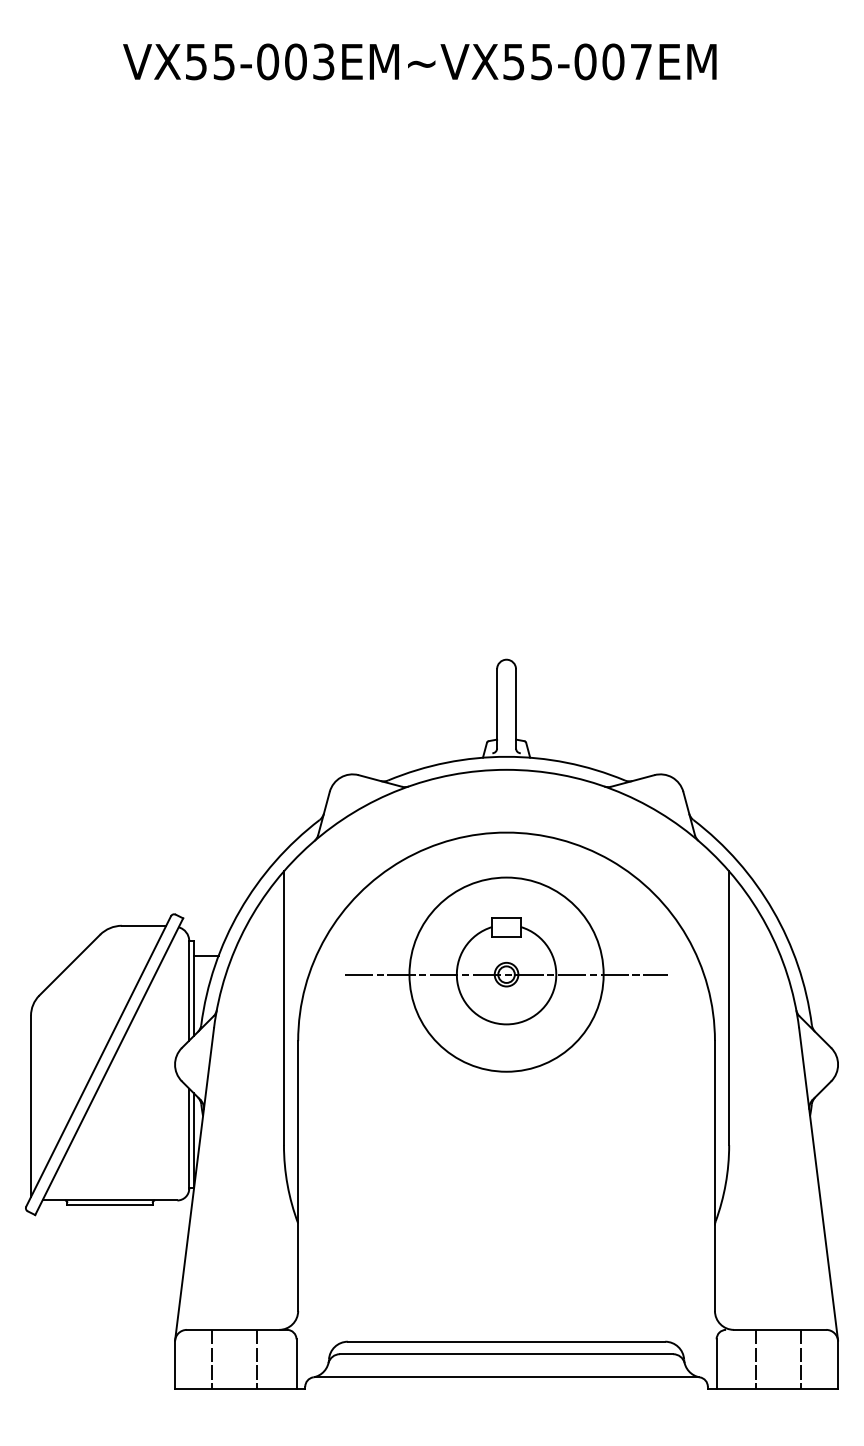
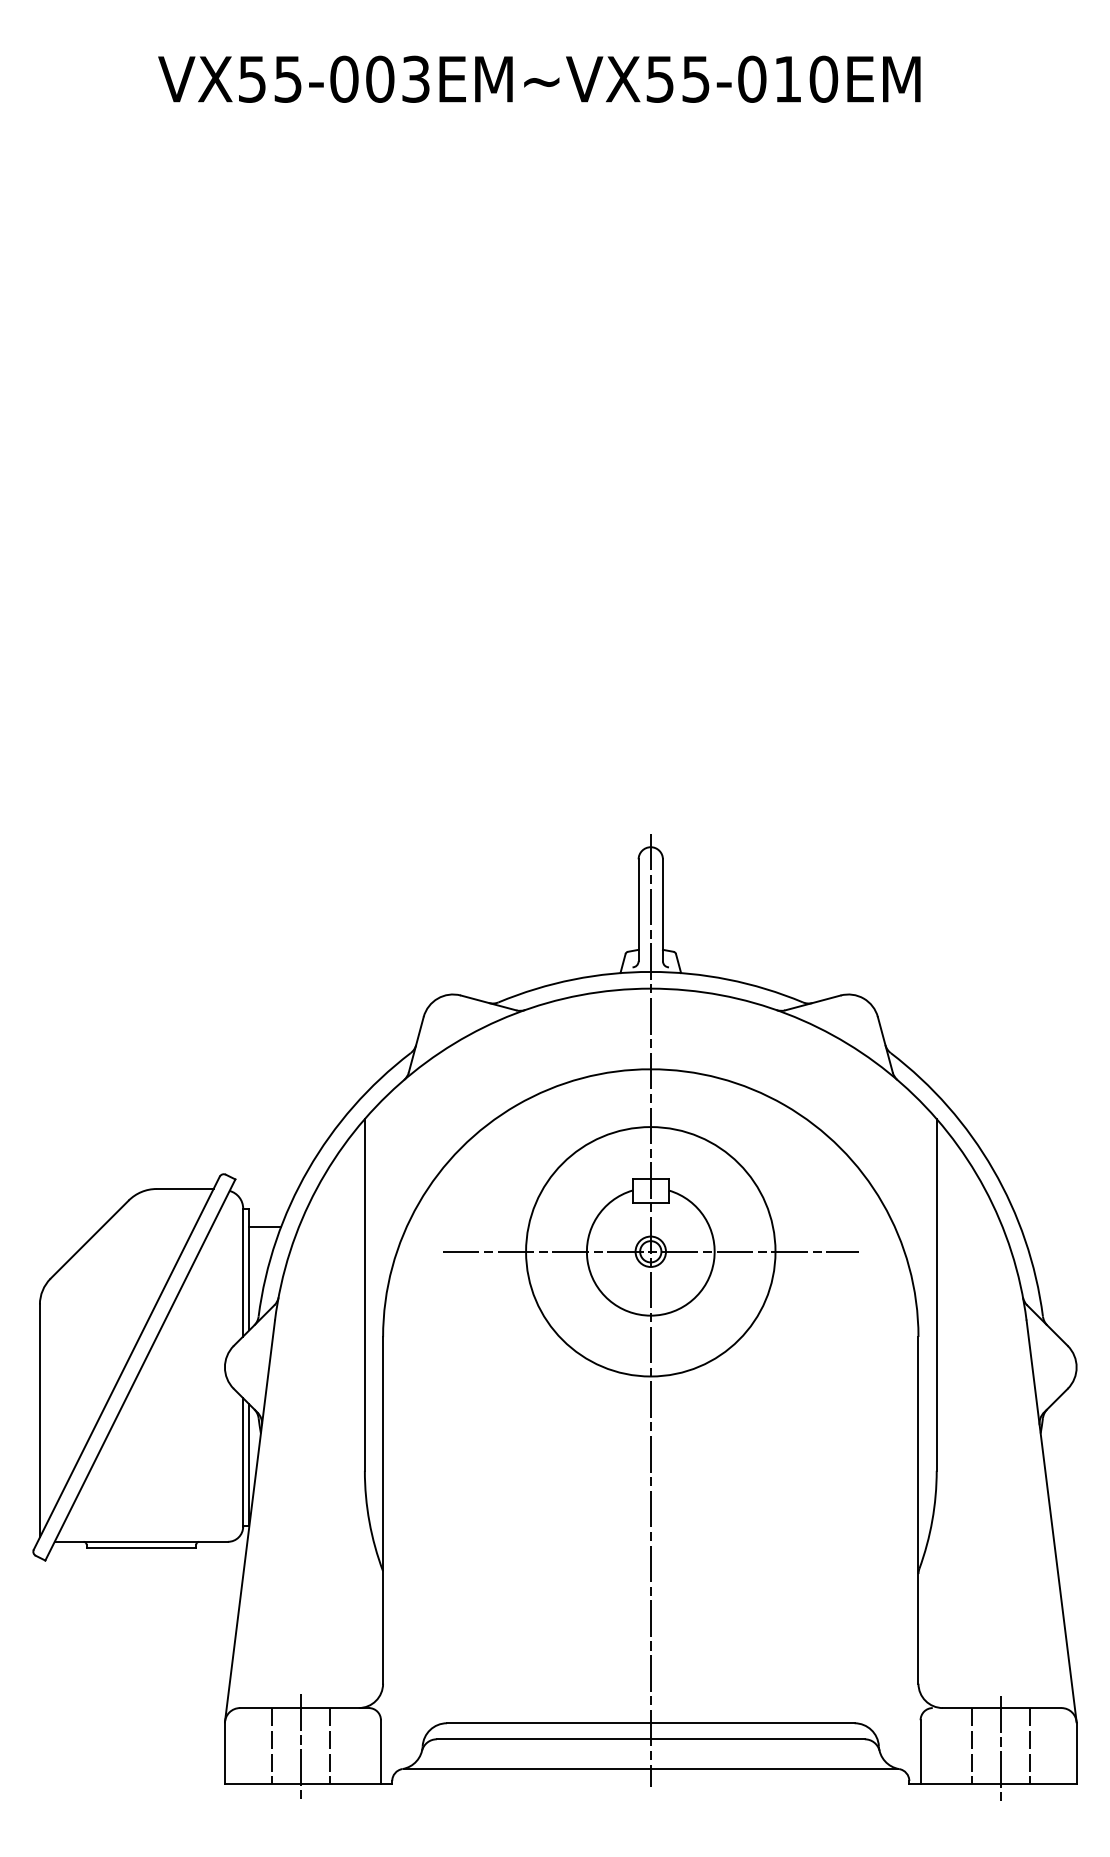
text: (627, 61) -> (806, 78), VX55-003EM~VX55-007EM -> VX55-003EM~VX55-010EM
line: (506, 1020) -> (650, 1310), added
line: (233, 1359) -> (300, 1746), added
line: (778, 1362) -> (1000, 1750), added

